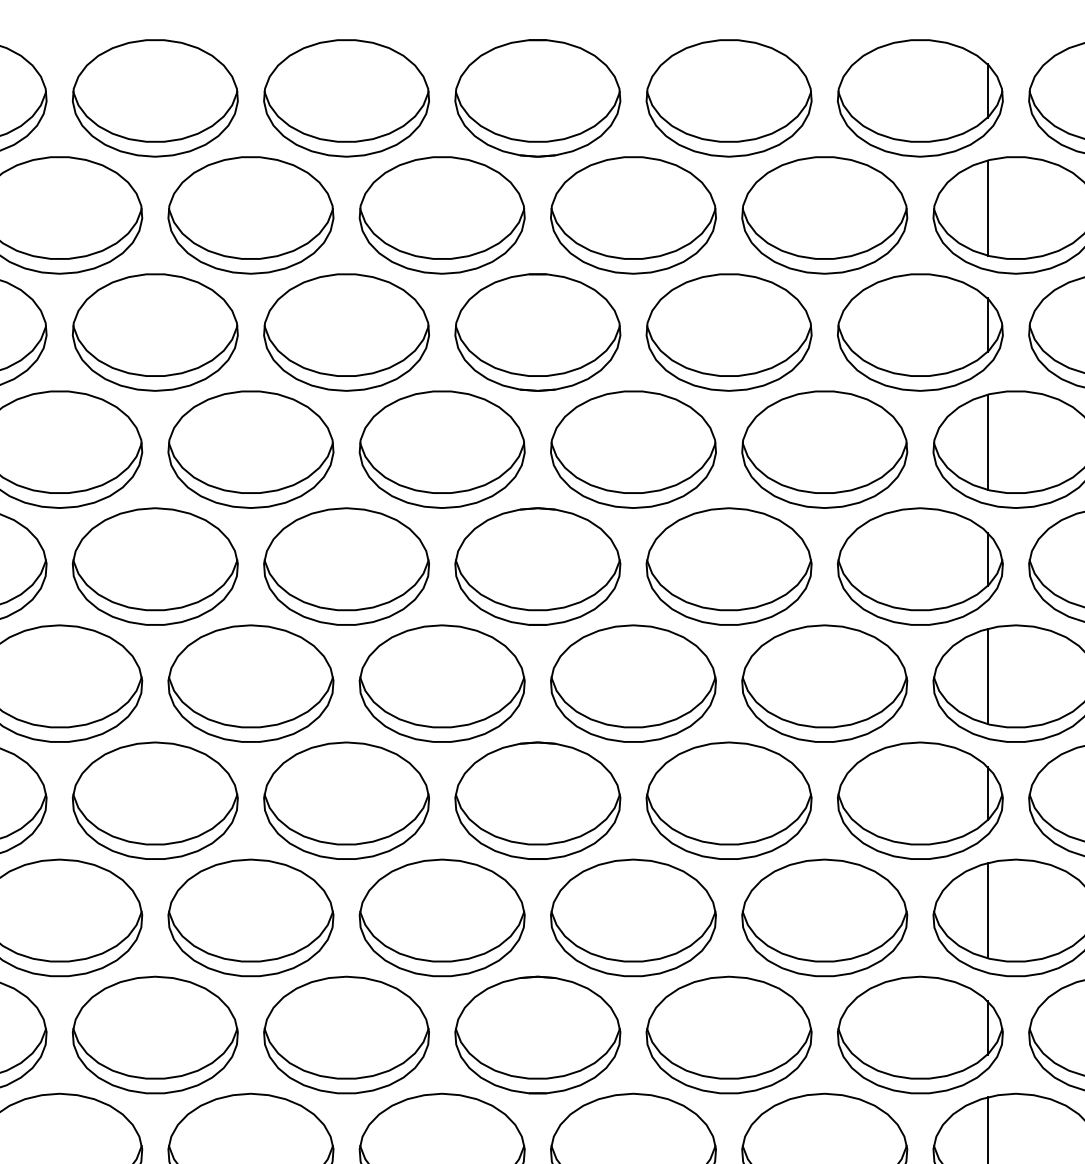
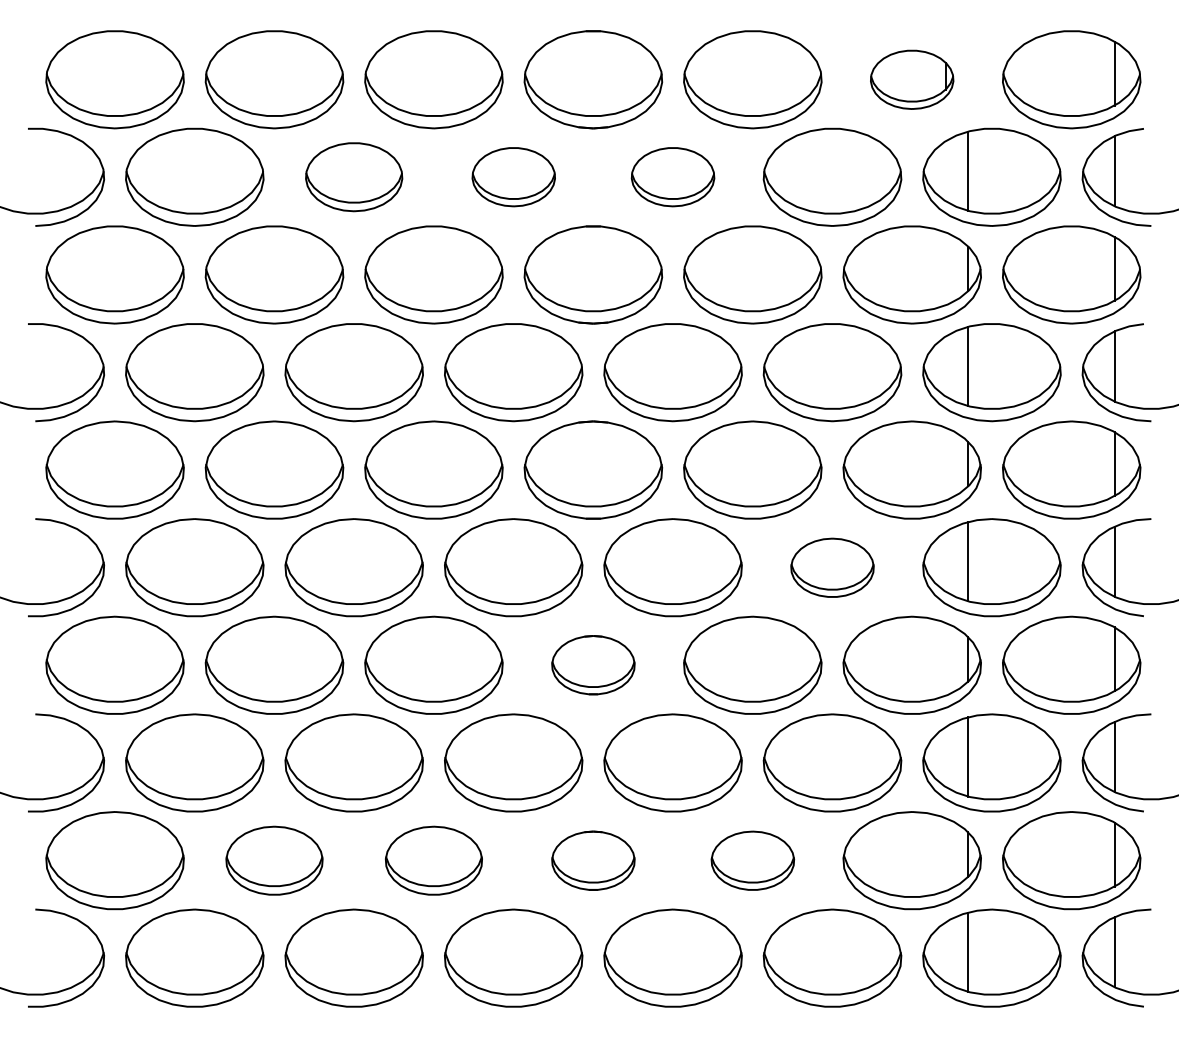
part: (919, 98) -> (911, 79), size x0.6
part: (250, 214) -> (353, 176), size x0.7
part: (442, 214) -> (513, 176), size x0.6
part: (632, 214) -> (672, 176), size x0.6
part: (824, 683) -> (832, 567), size x0.6
part: (537, 799) -> (593, 664), size x0.6
part: (155, 1034) -> (274, 860), size x0.7
part: (346, 1034) -> (433, 860), size x0.7
part: (537, 1034) -> (593, 860), size x0.6
part: (728, 1034) -> (752, 860), size x0.6

